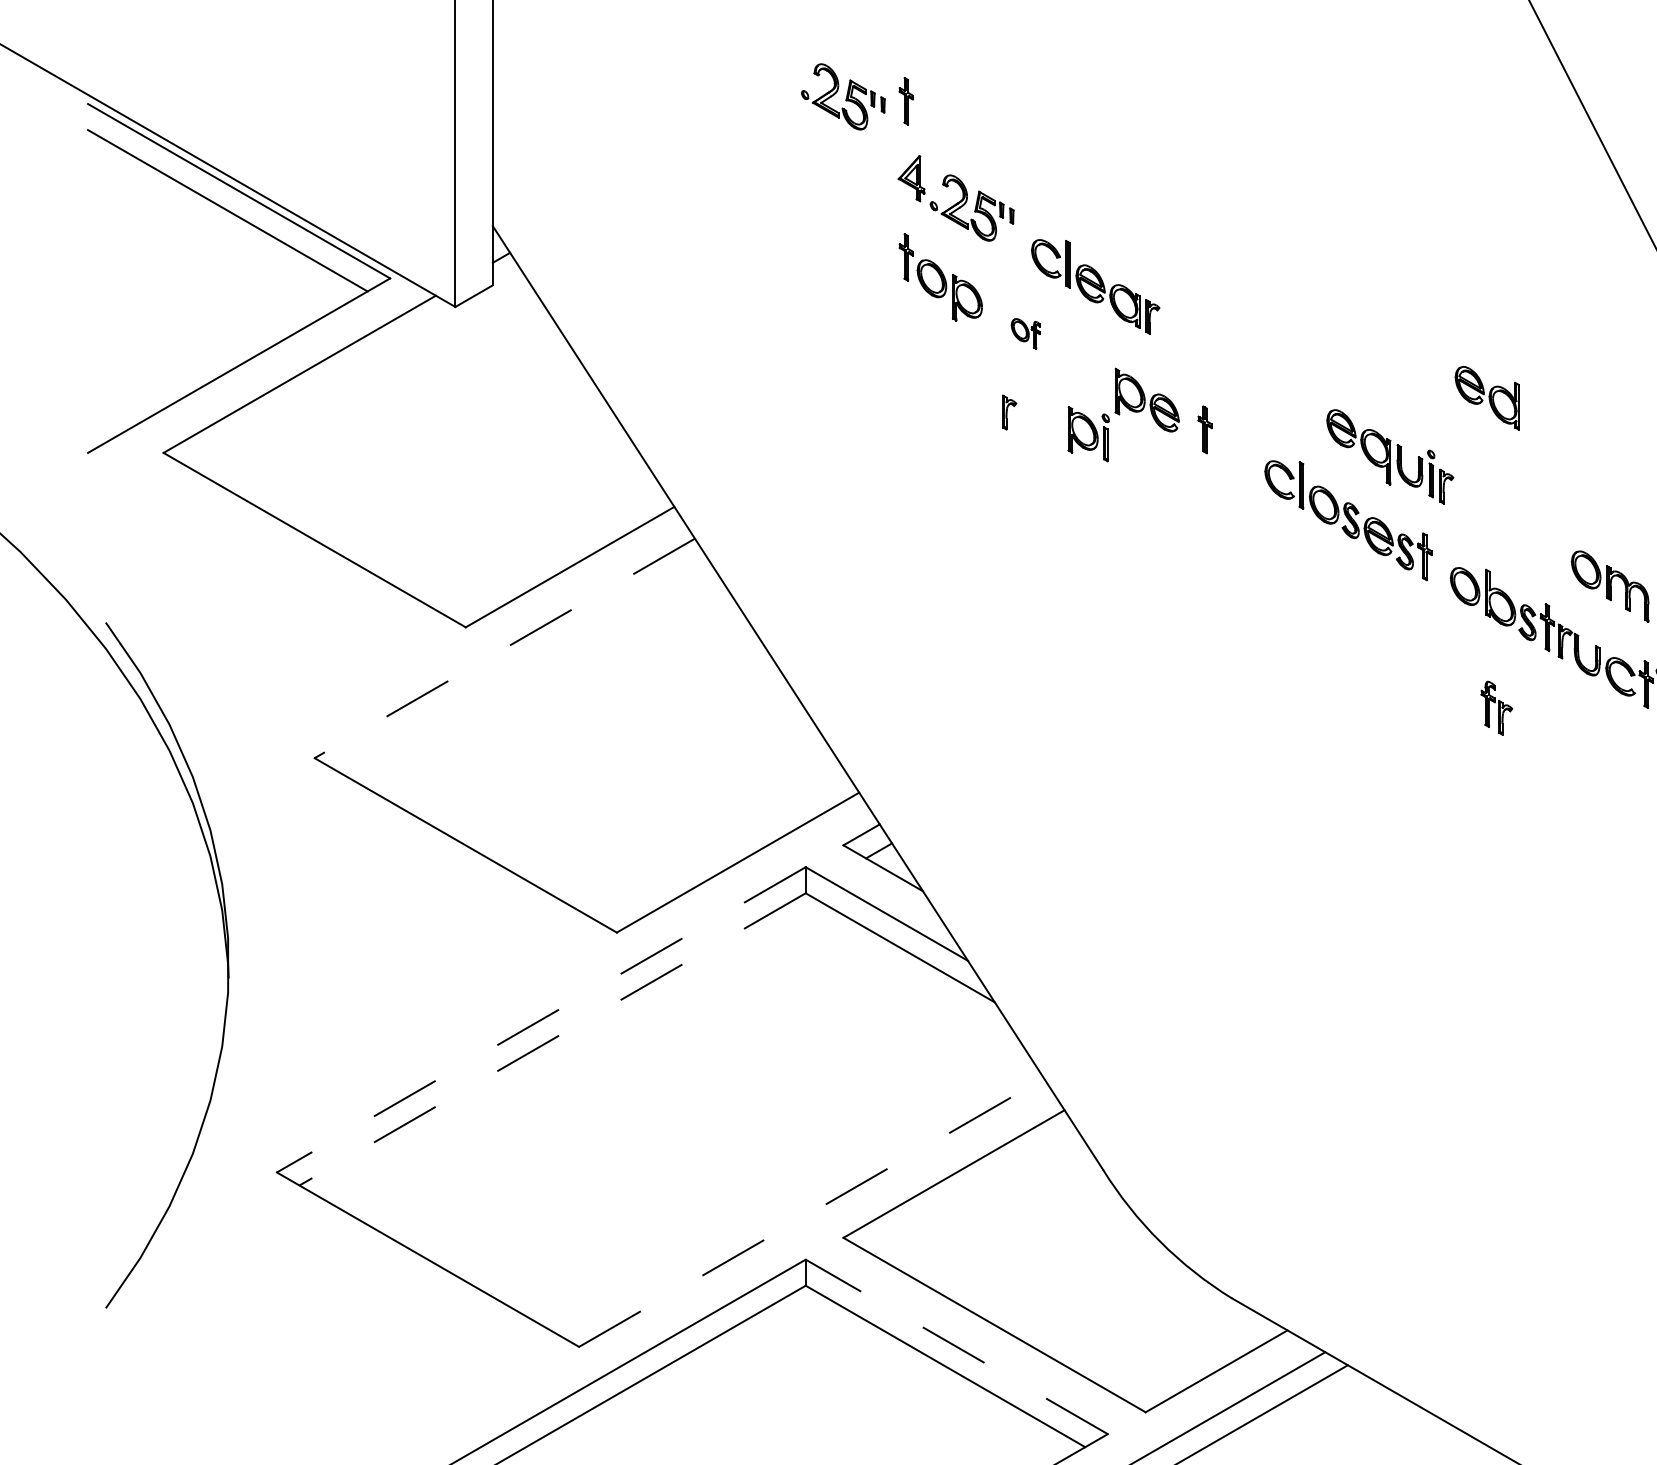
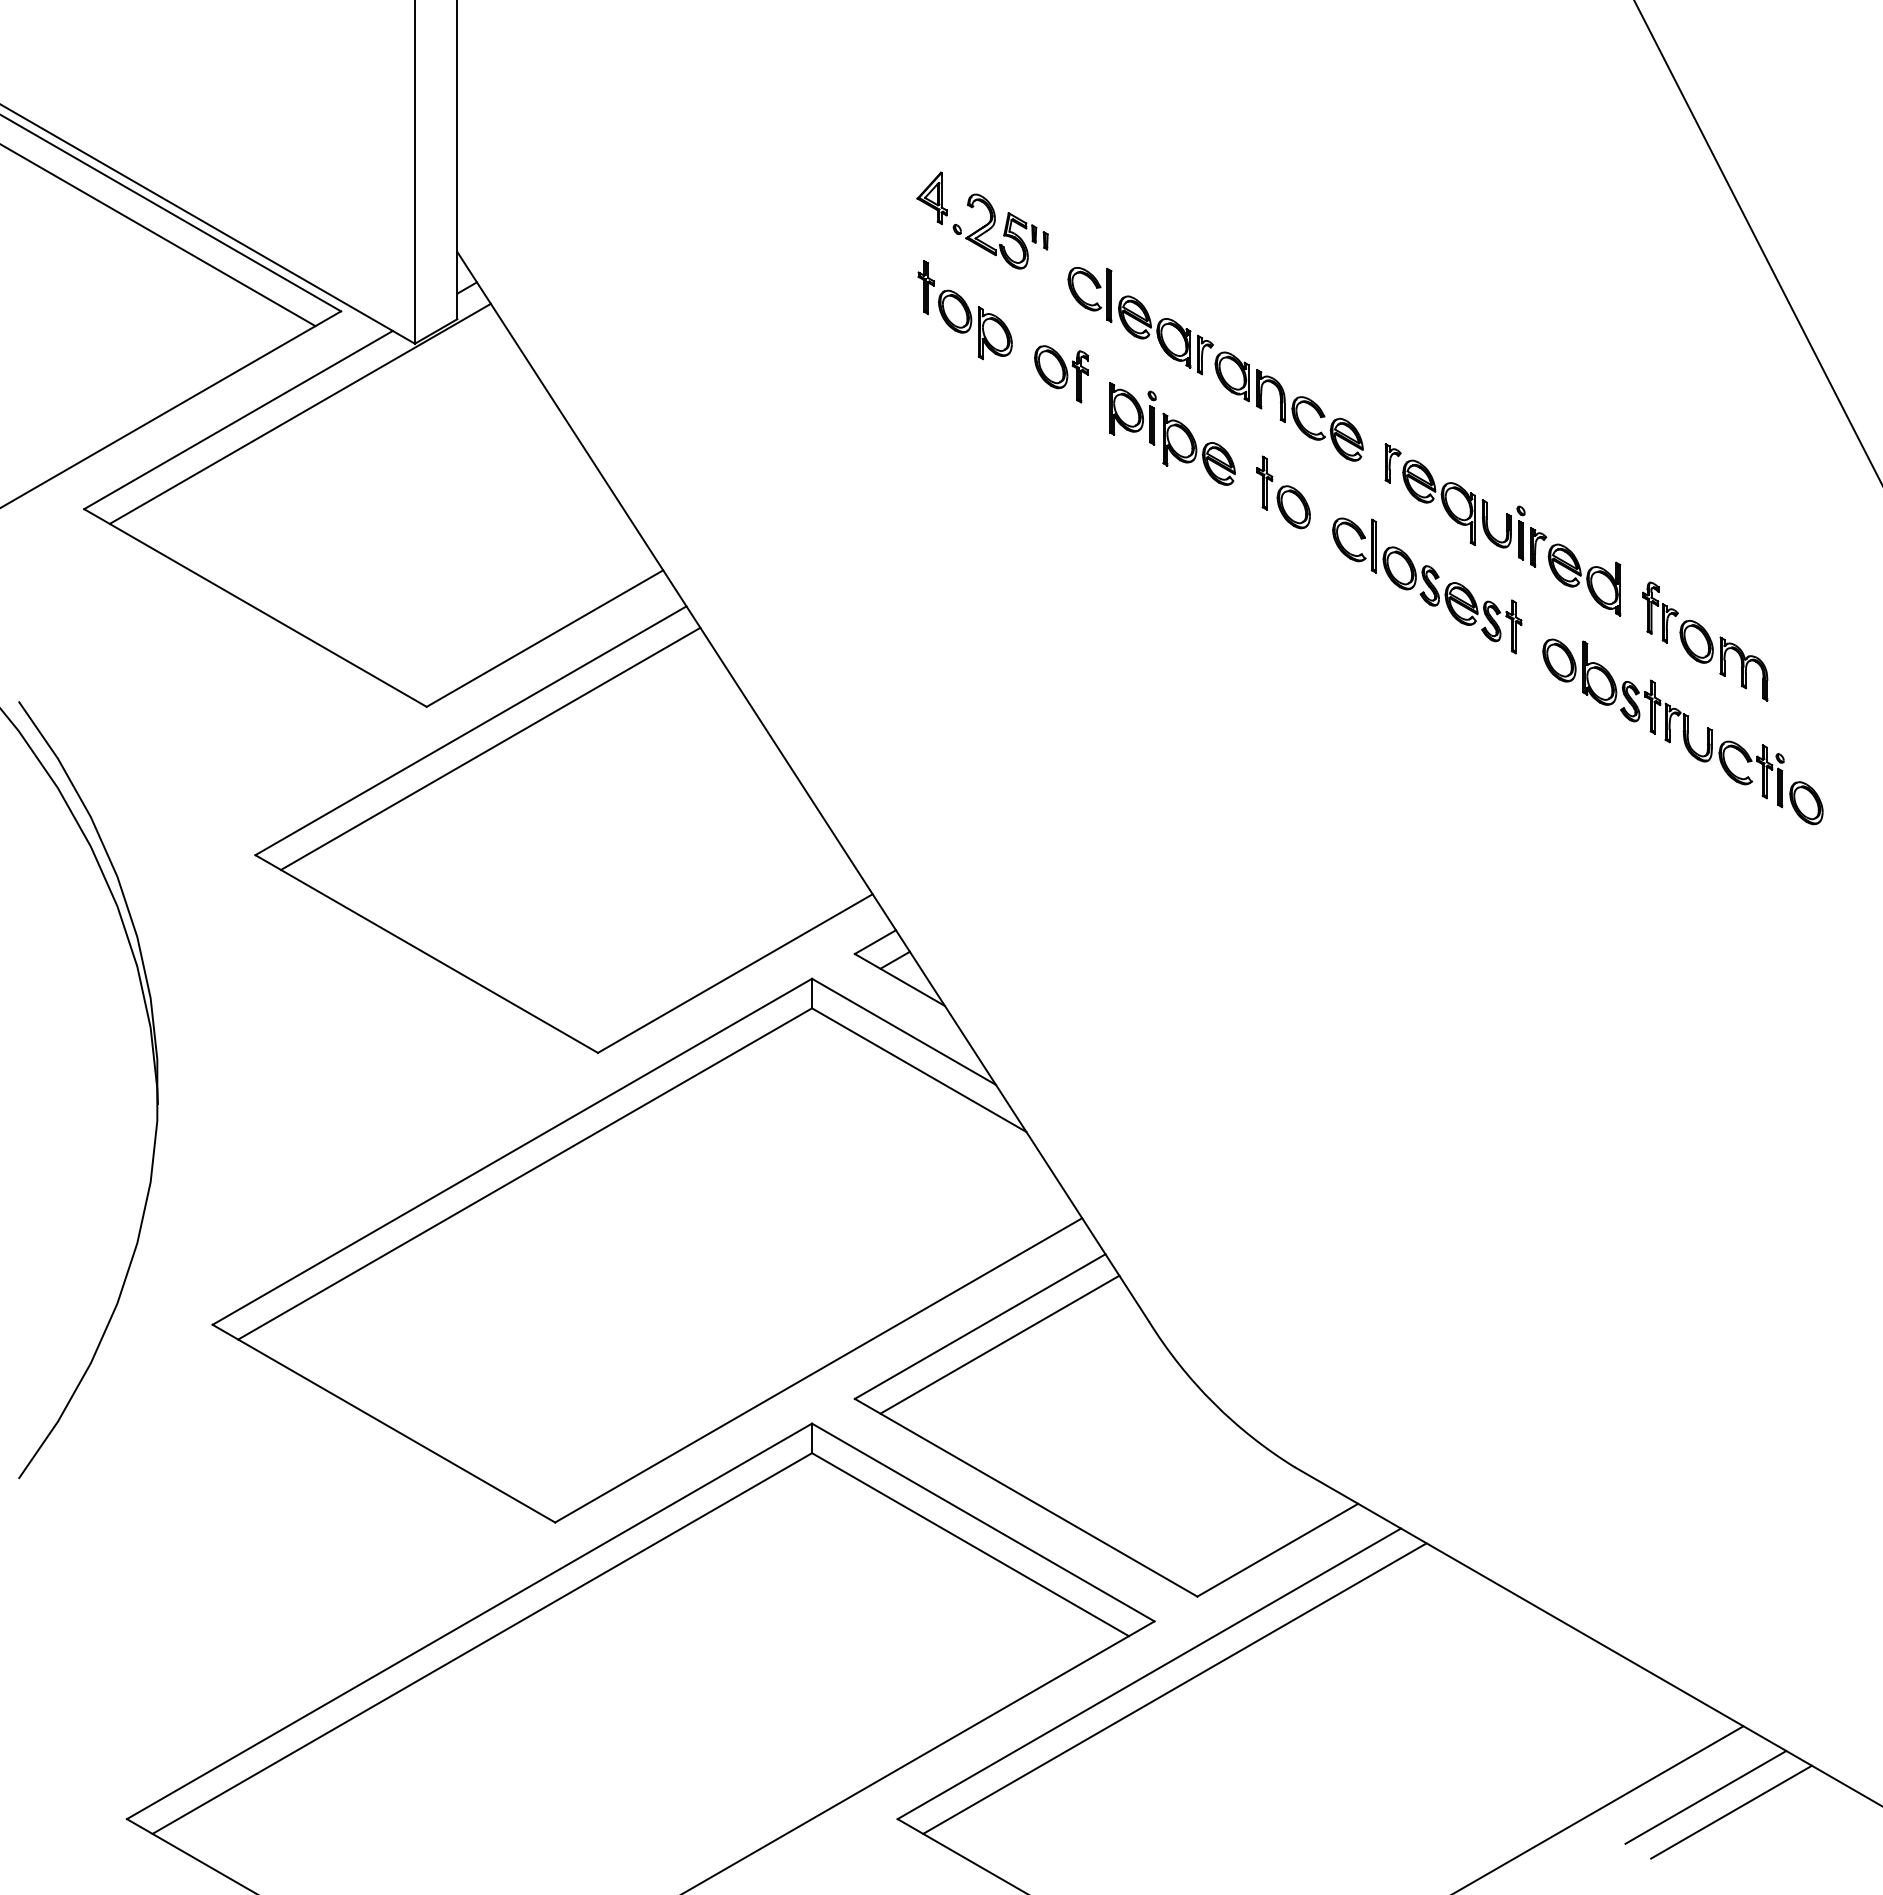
part: (843, 96) -> (854, 105), removed
part: (905, 101) -> (925, 110), removed
part: (1025, 334) -> (1061, 374), size x1.67
part: (1226, 362) -> (1288, 406), added
line: (353, 368) -> (299, 413), added
part: (1487, 397) -> (1584, 579), moved
part: (1009, 412) -> (1392, 463), moved
part: (1088, 433) -> (1132, 413), moved
part: (1230, 451) -> (1293, 507), added
line: (504, 648) -> (470, 730), dashed -> solid
line: (522, 664) -> (490, 748), added
part: (1496, 708) -> (1660, 612), moved
line: (540, 1020) -> (511, 1152), dashed -> solid
line: (552, 1039) -> (524, 1174), dashed -> solid
line: (971, 1189) -> (999, 1344), added
line: (812, 1212) -> (819, 1370), dashed -> solid
line: (956, 1346) -> (983, 1522), dashed -> solid

